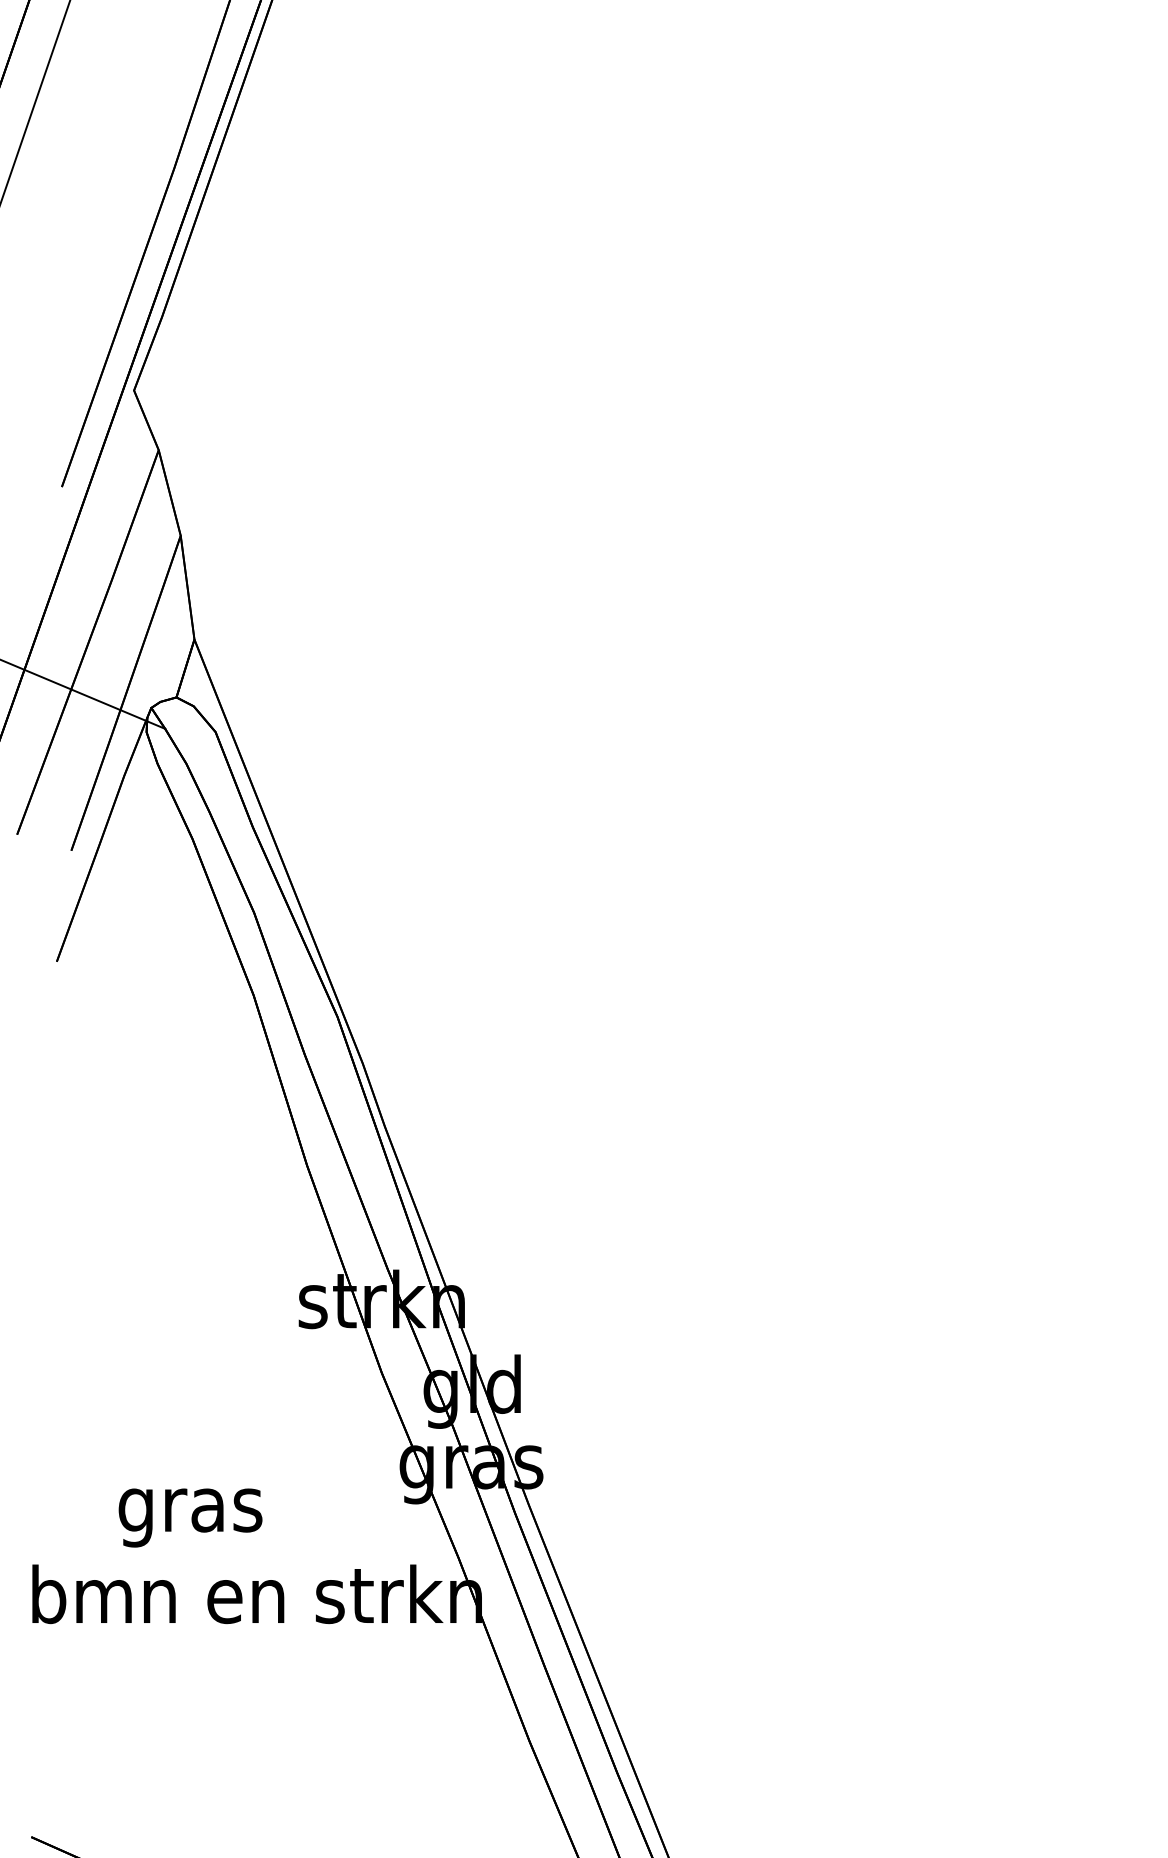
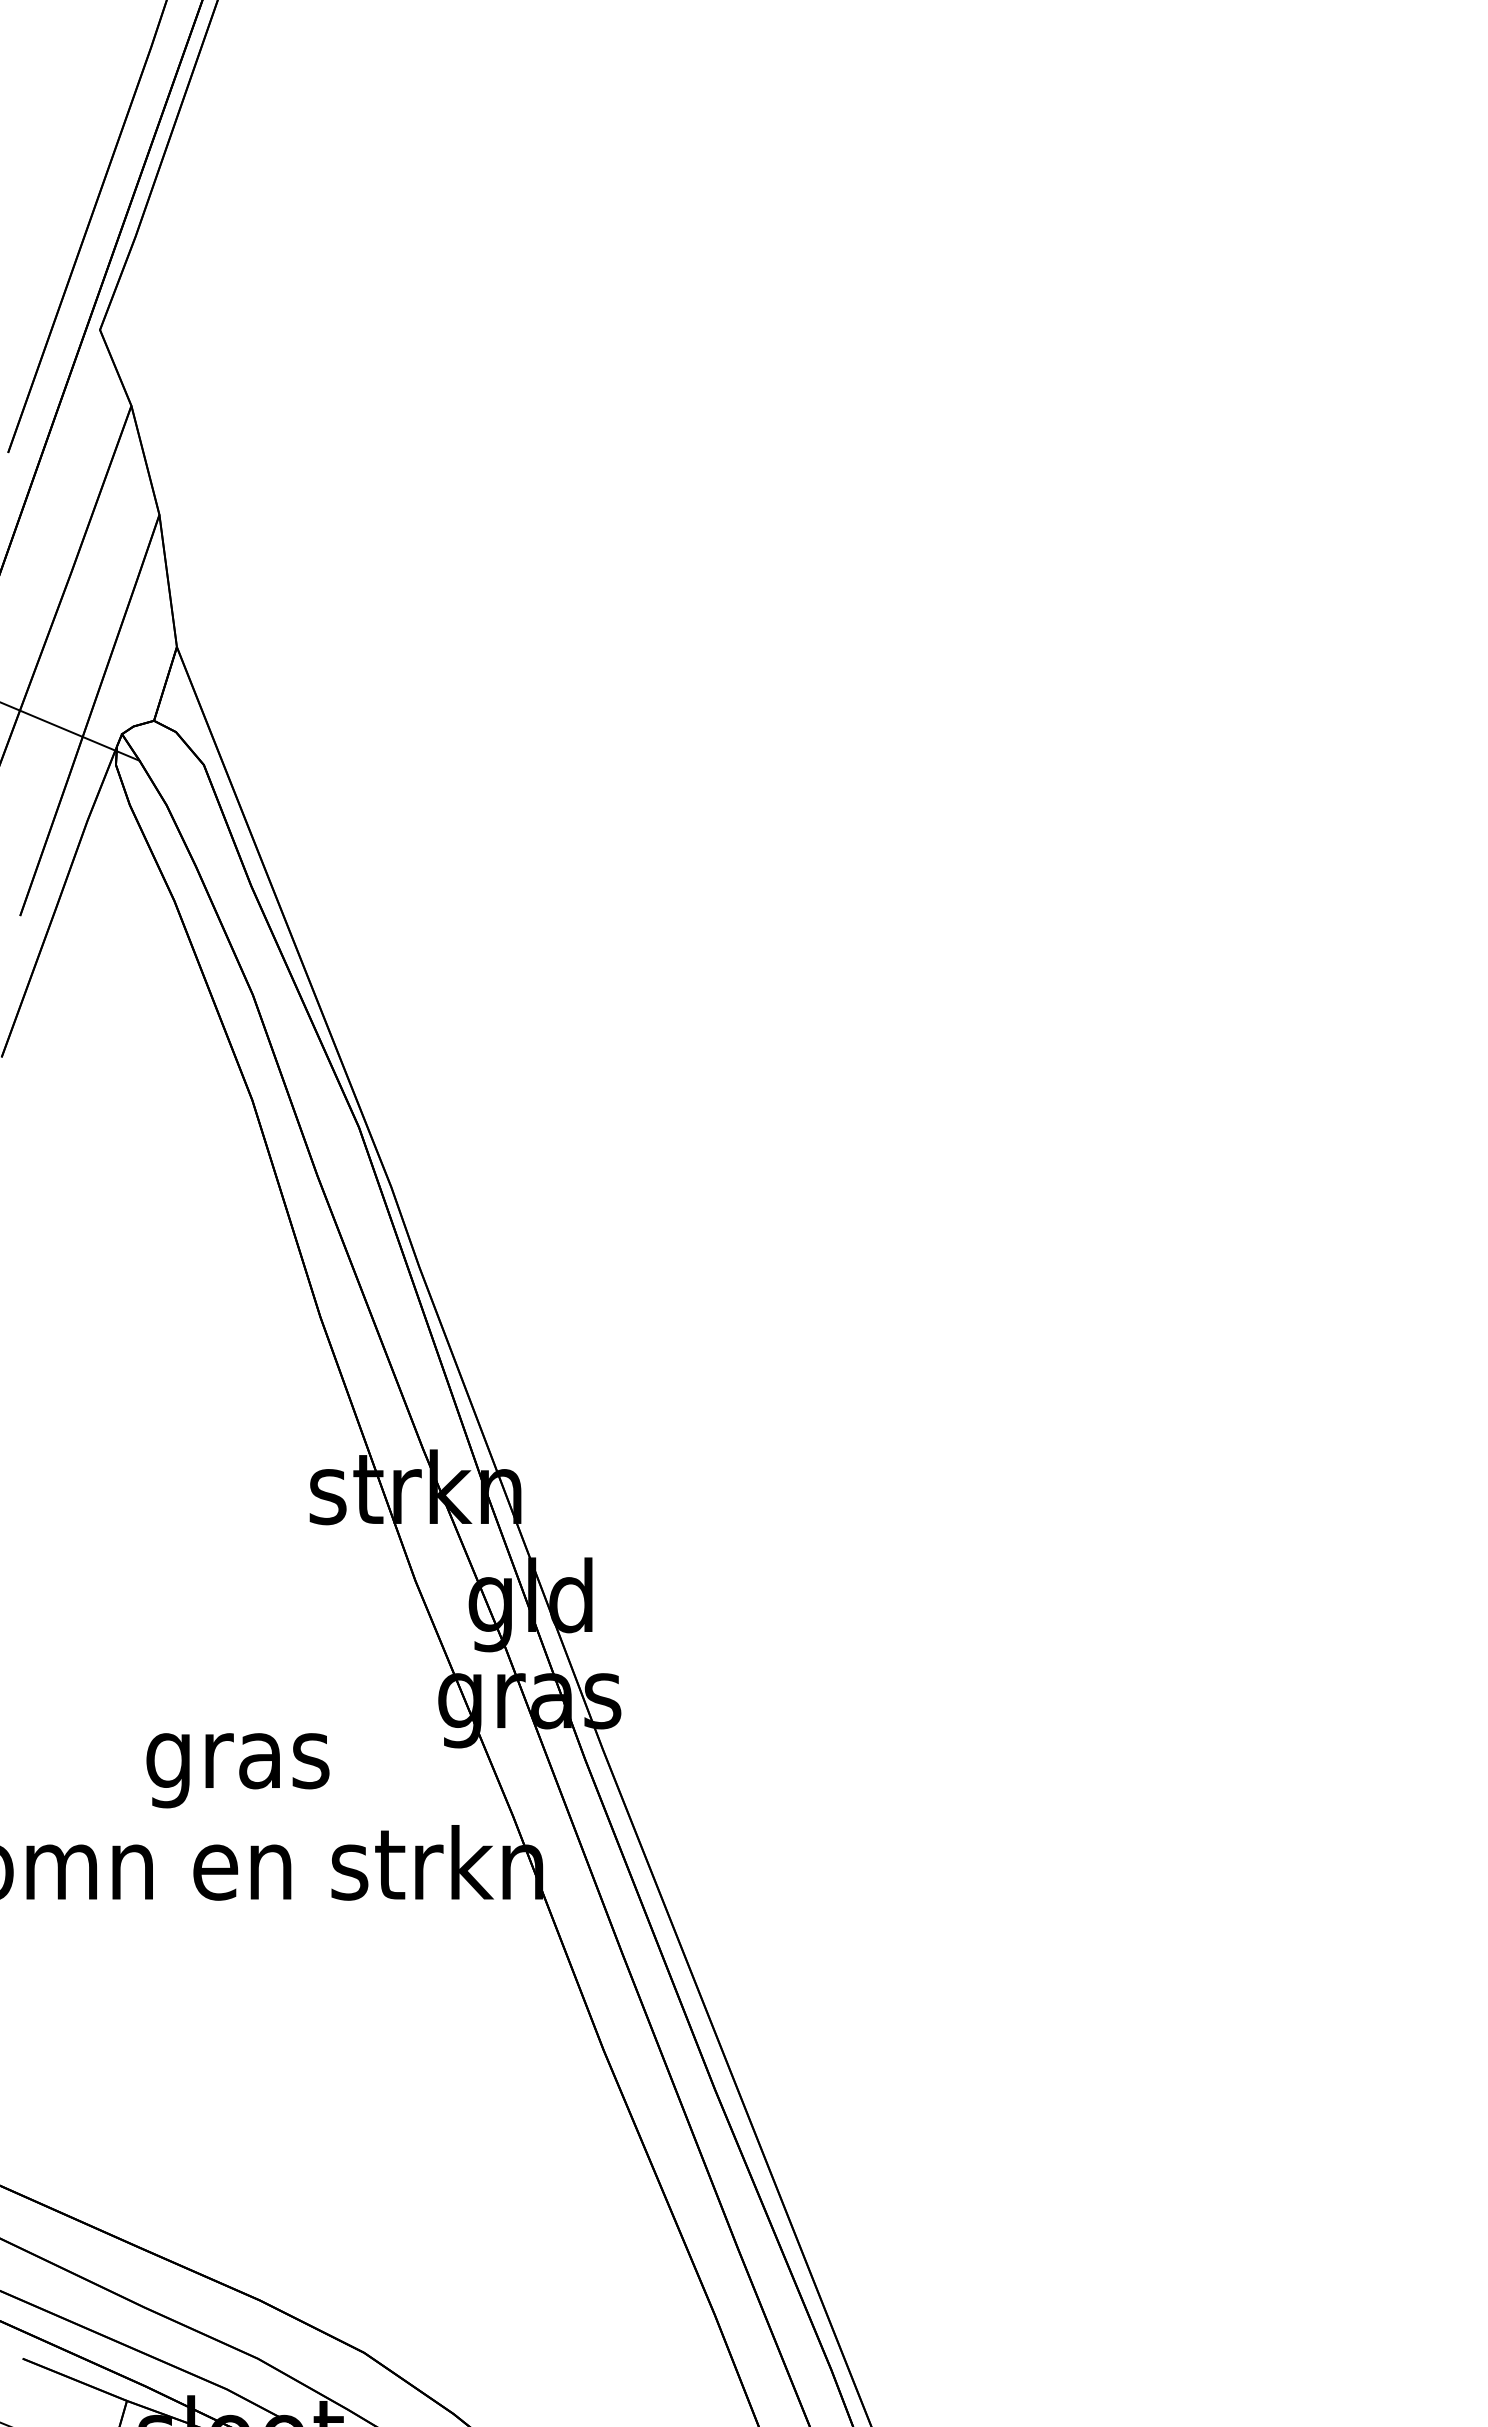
text: (190, 1517) -> (237, 1770), moved

